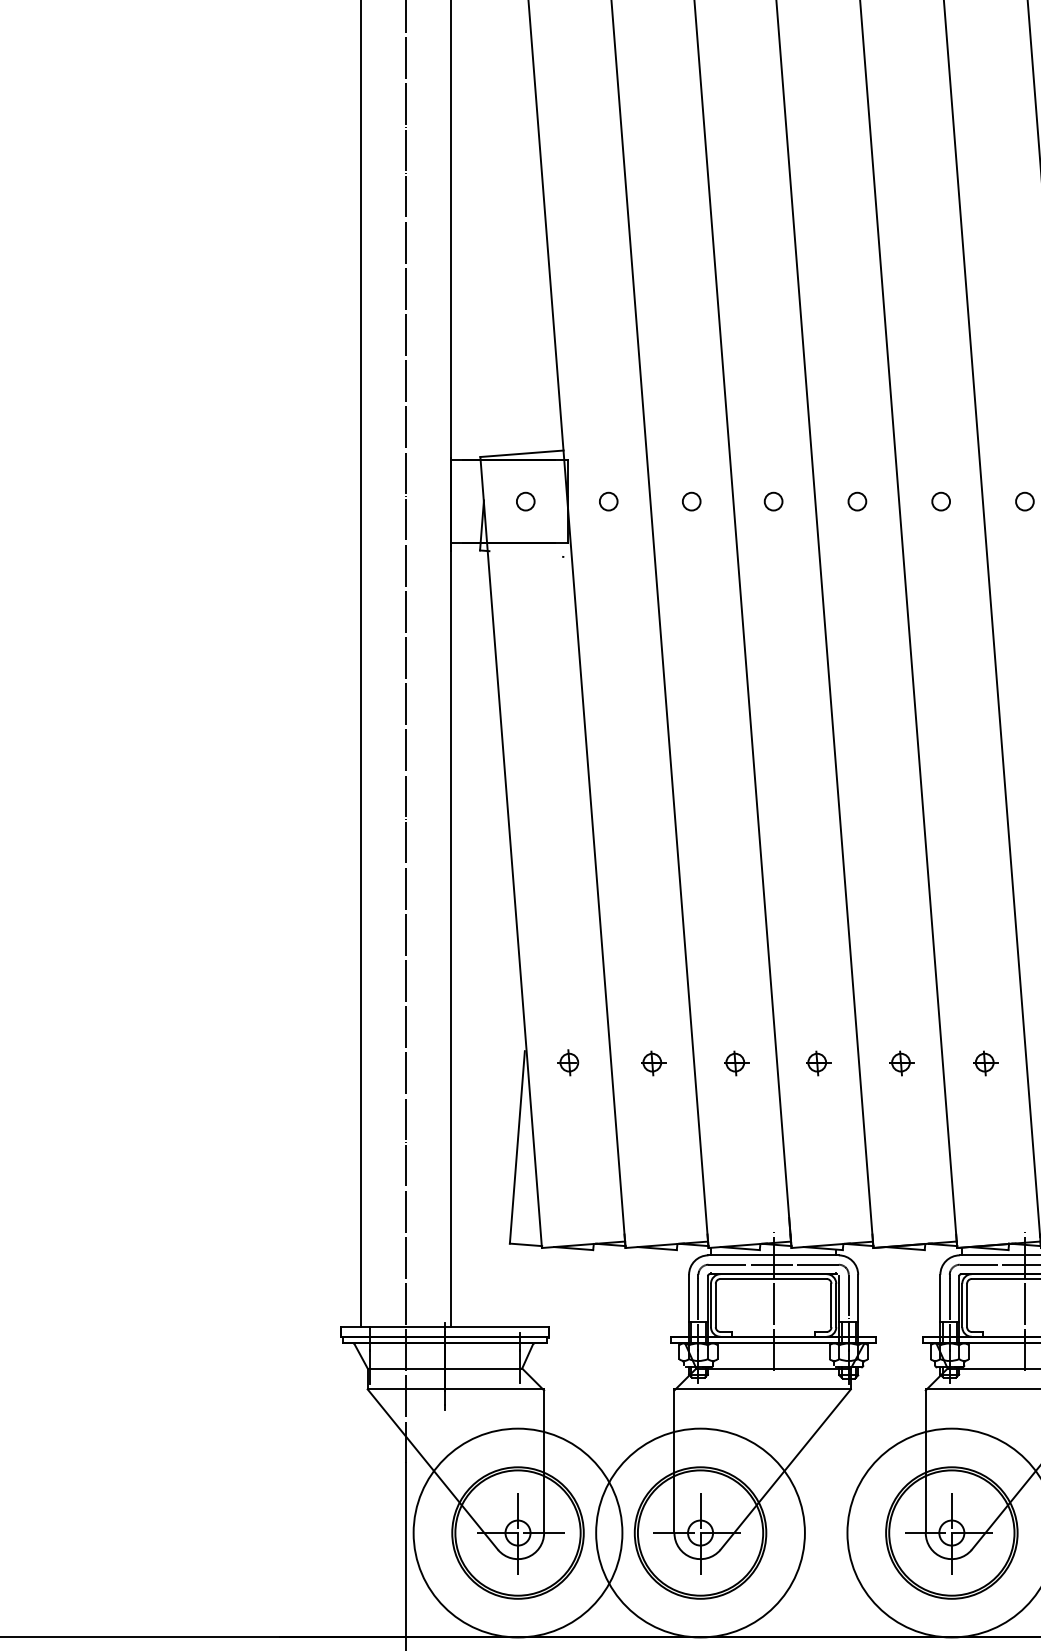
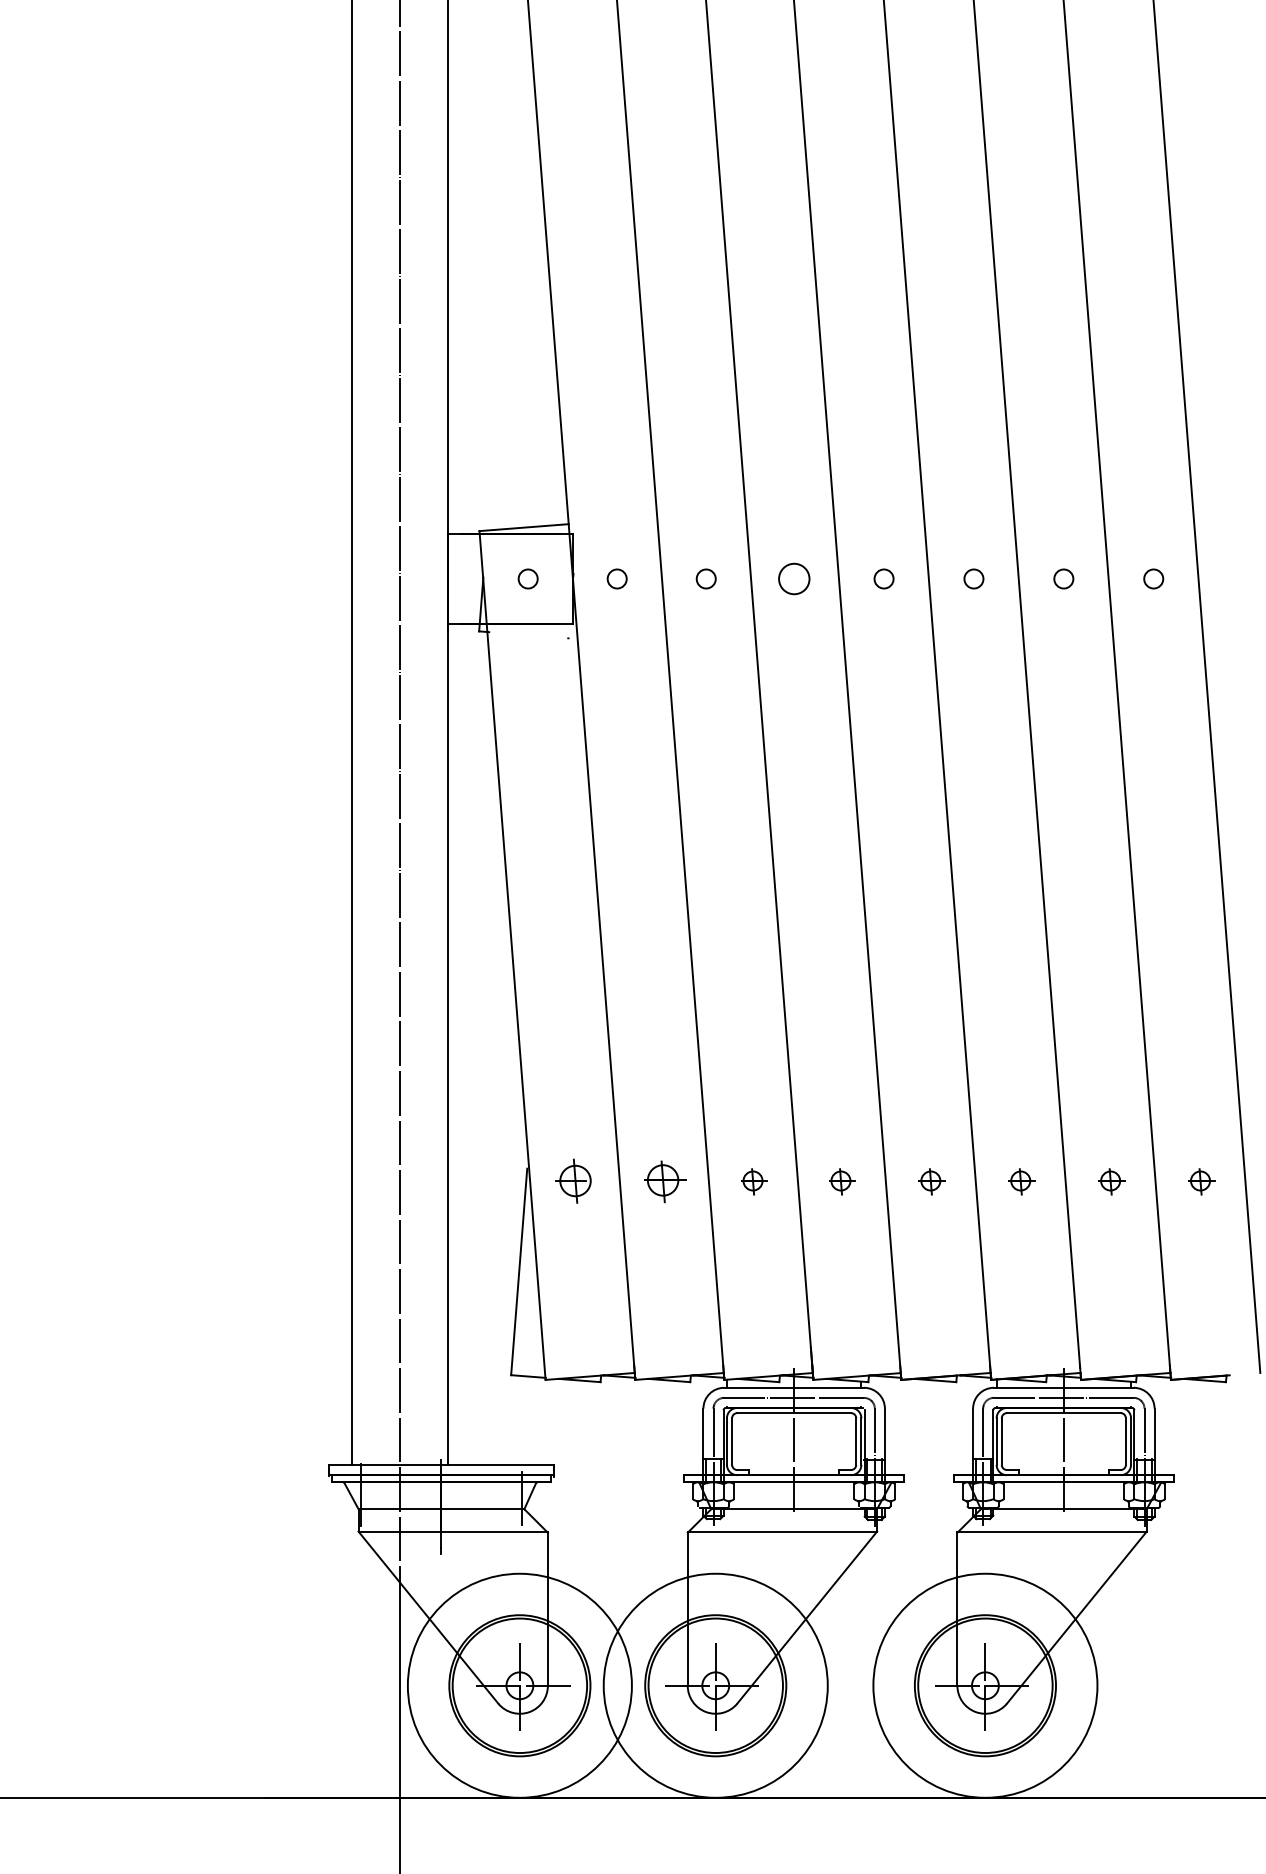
circle: (772, 501) -> (793, 578), size x1.6
part: (567, 1062) -> (573, 1180), size x1.6
part: (653, 1063) -> (665, 1181), size x1.6

